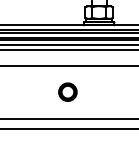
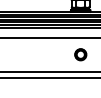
part: (67, 91) -> (80, 54), moved

